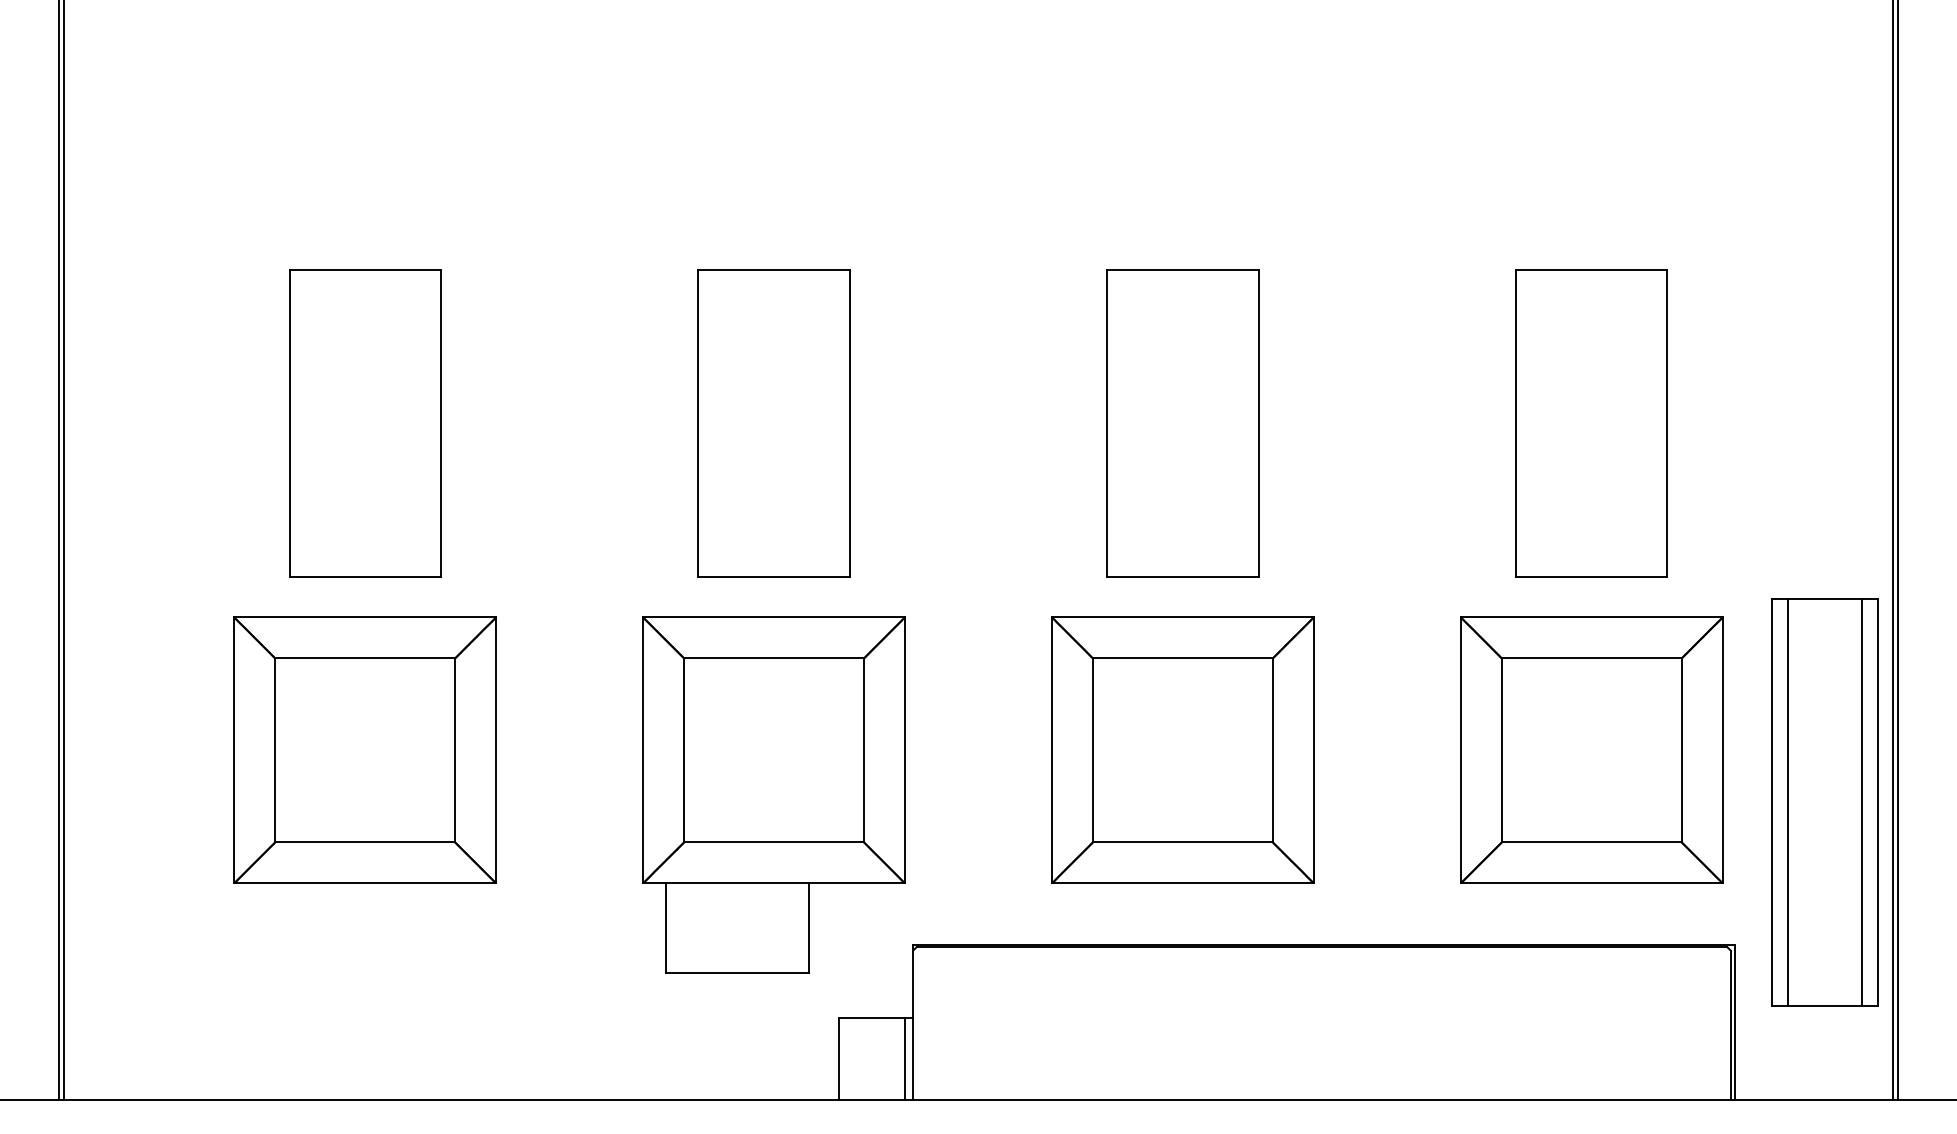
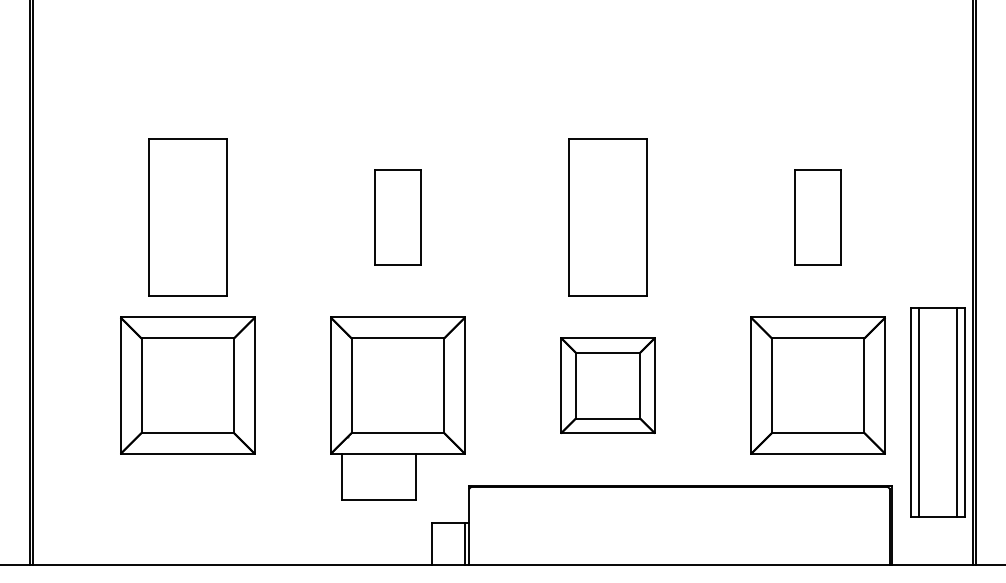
part: (773, 423) -> (397, 217), size x0.6
part: (1590, 423) -> (817, 217), size x0.6
part: (1181, 749) -> (607, 385), size x0.7

